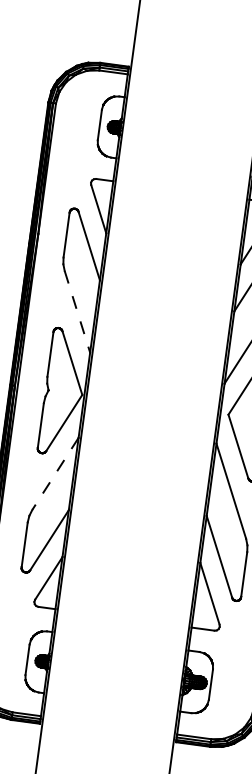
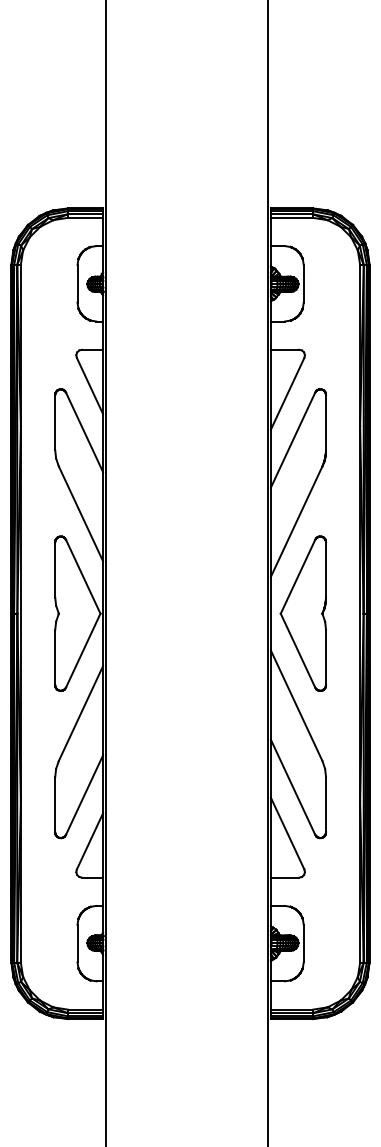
line: (77, 312) -> (81, 514), dashed -> solid
line: (55, 474) -> (80, 714), dashed -> solid

